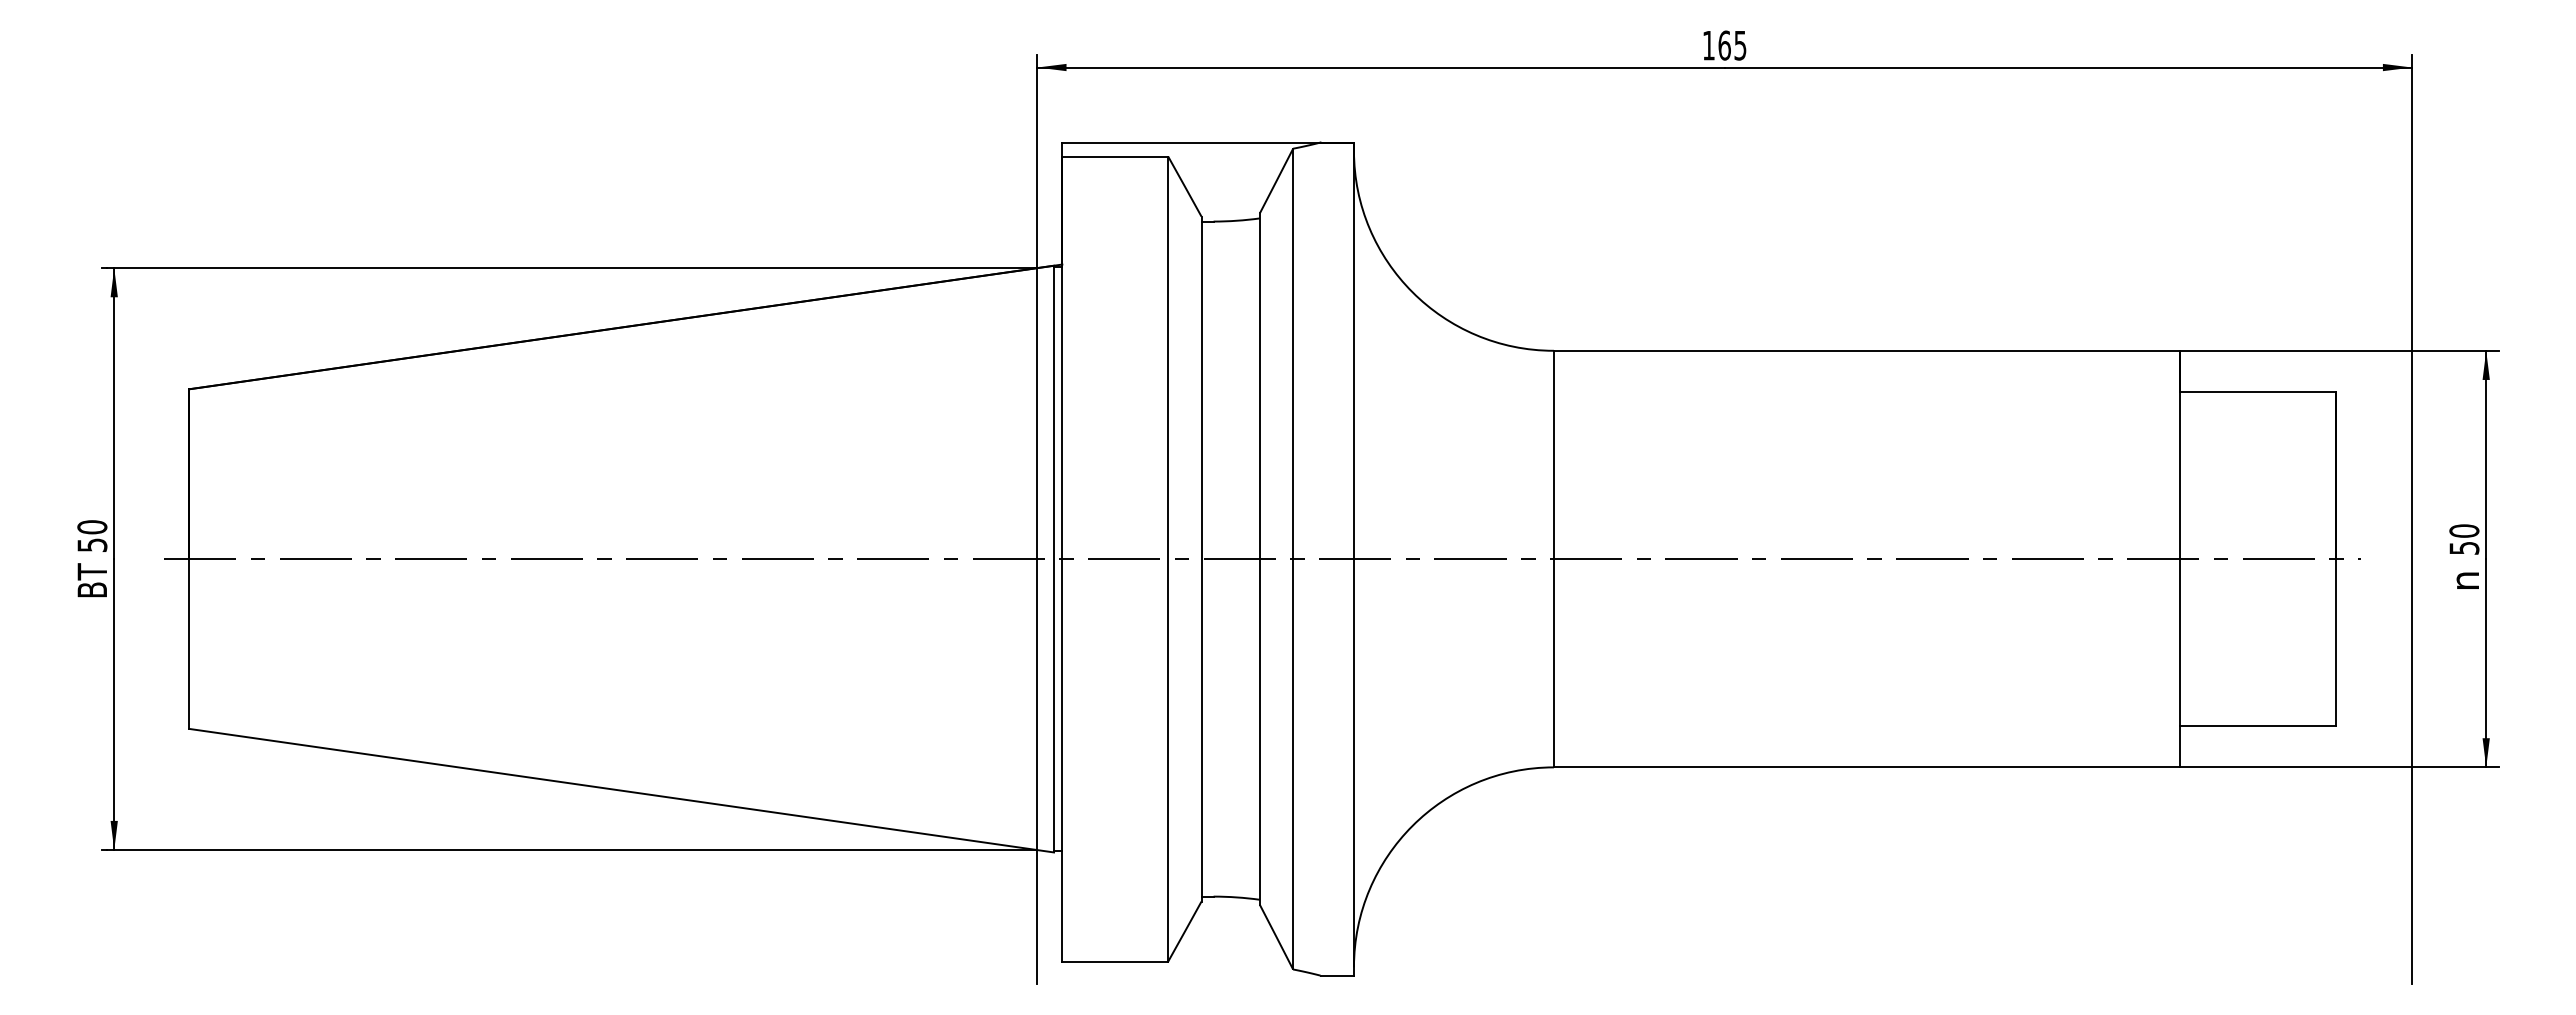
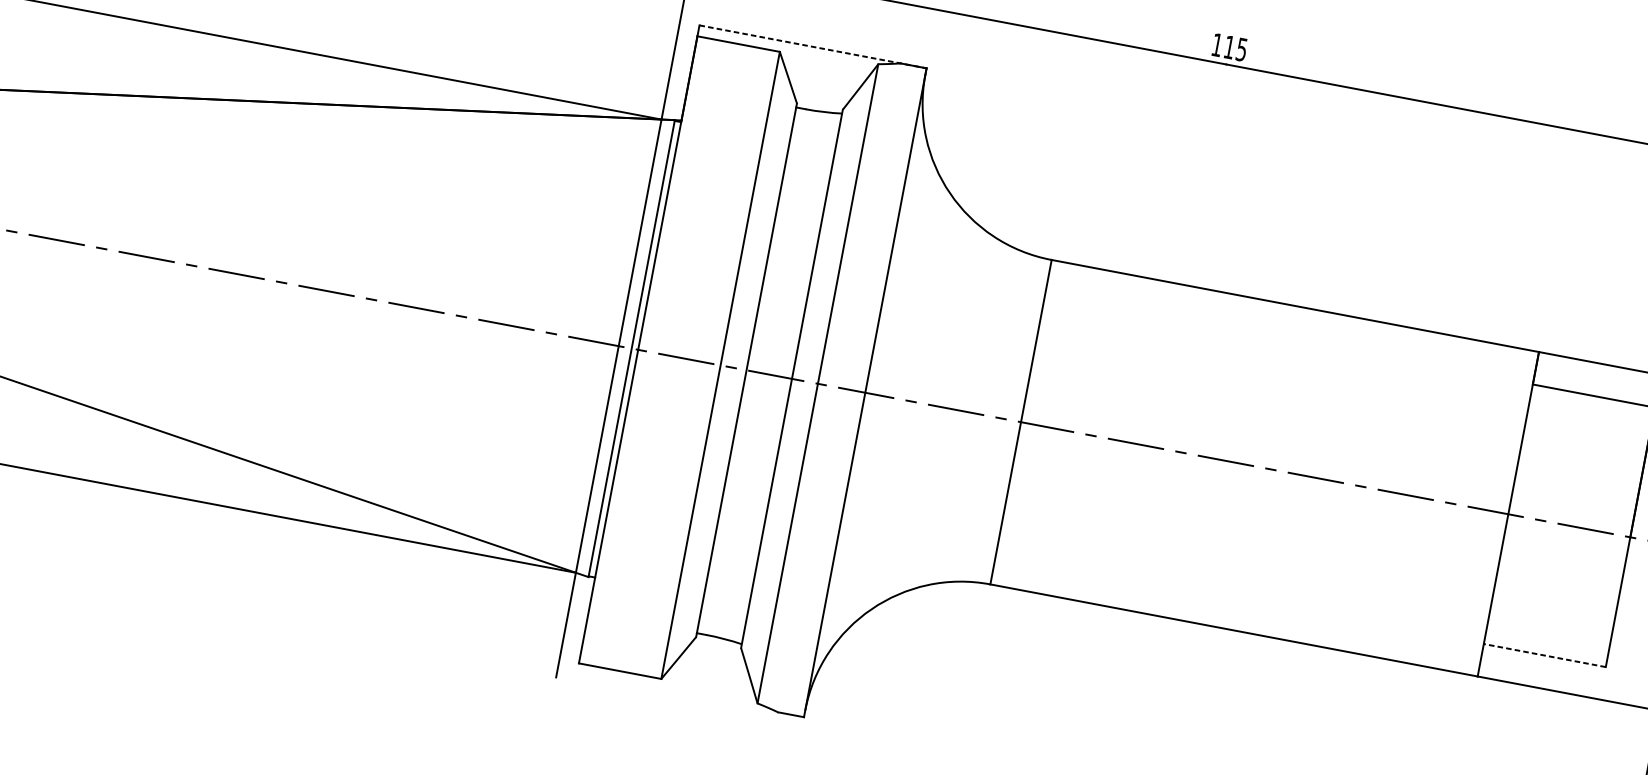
text: (1724, 45) -> (1229, 47), 165 -> 115
line: (1208, 142) -> (813, 46), solid -> dashed
line: (2257, 725) -> (1544, 655), solid -> dashed

